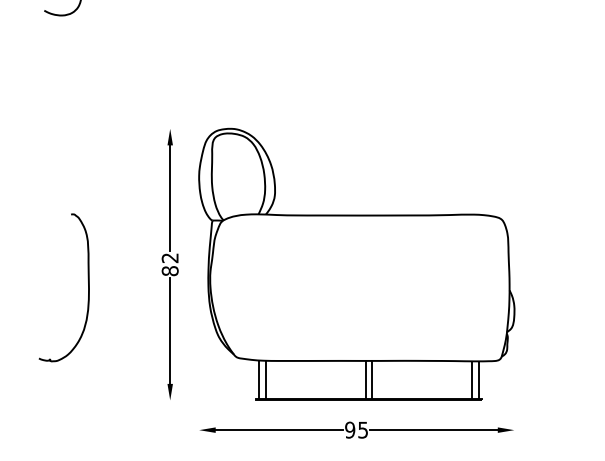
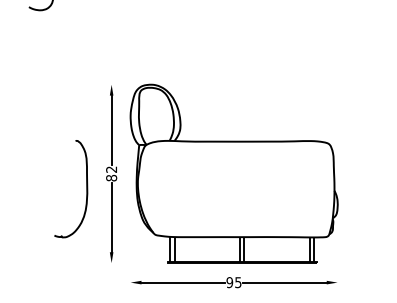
part: (87, 288) -> (86, 189), moved

